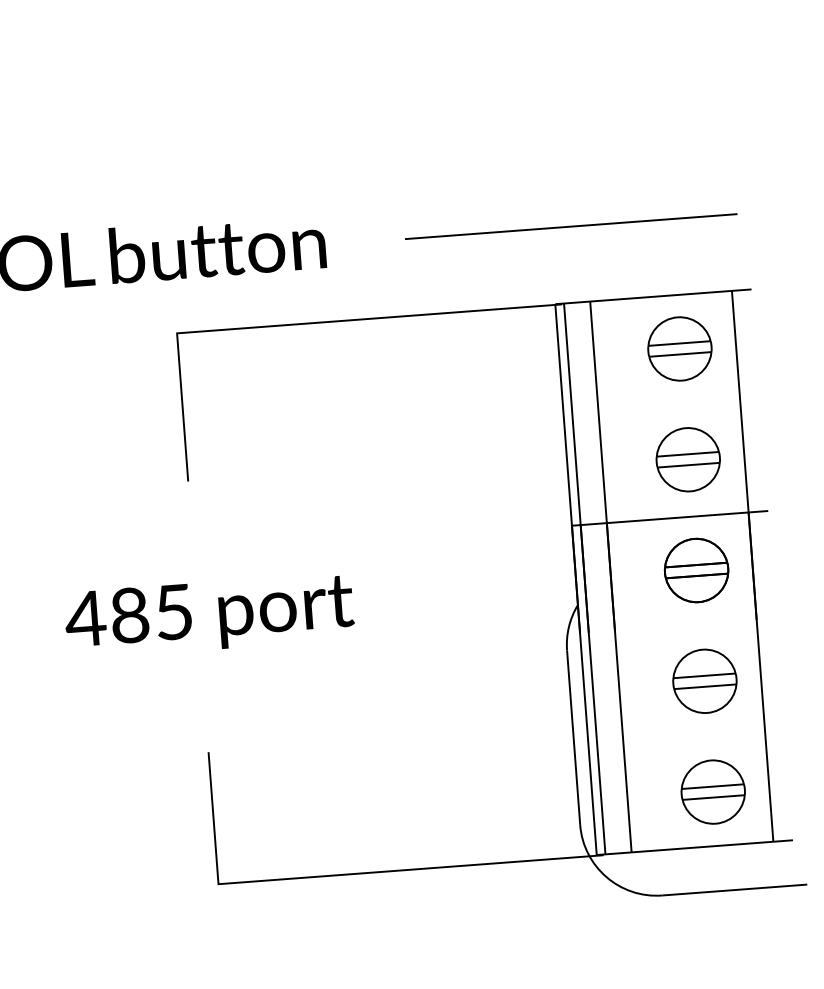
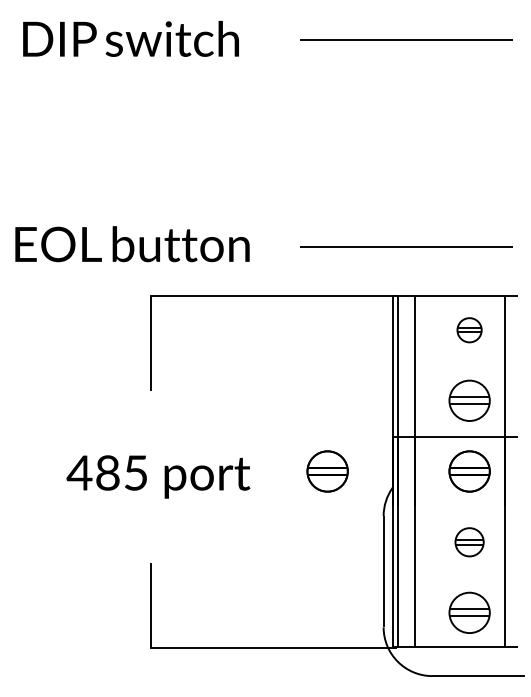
part: (679, 349) -> (469, 330), size x0.6
part: (473, 587) -> (327, 471), added
part: (704, 681) -> (469, 542), size x0.7

